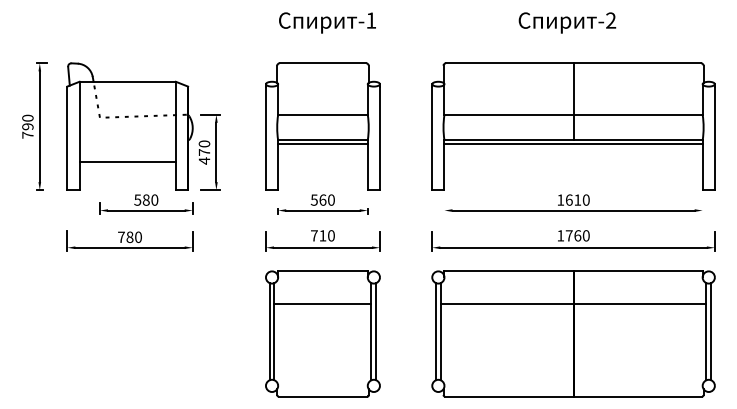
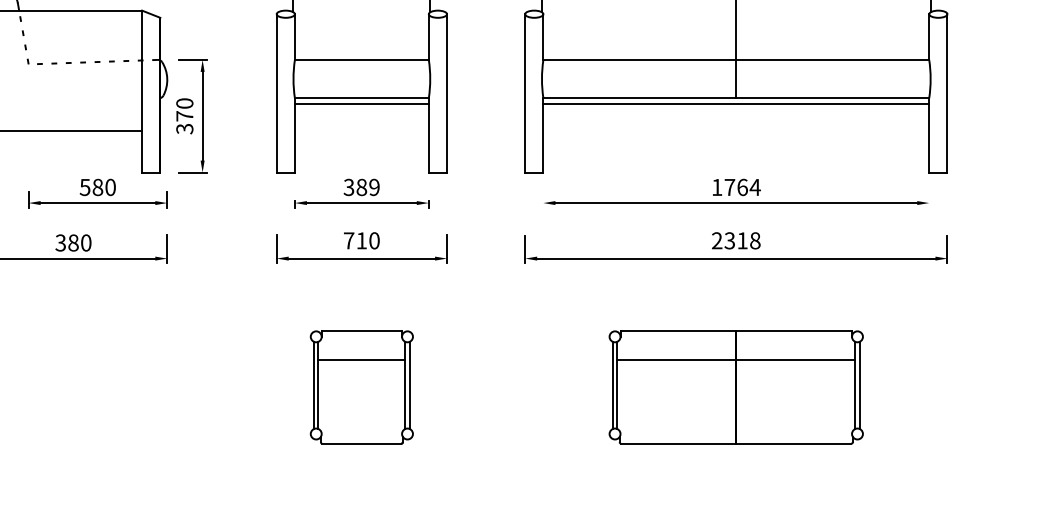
text: (204, 160) -> (184, 128), 470 -> 370
text: (322, 199) -> (361, 186), 560 -> 389
text: (577, 199) -> (742, 186), 1610 -> 1764
text: (573, 235) -> (736, 240), 1760 -> 2318
text: (121, 237) -> (60, 243), 780 -> 380
part: (322, 333) -> (361, 386), size x0.6
part: (573, 333) -> (736, 386), size x0.6

